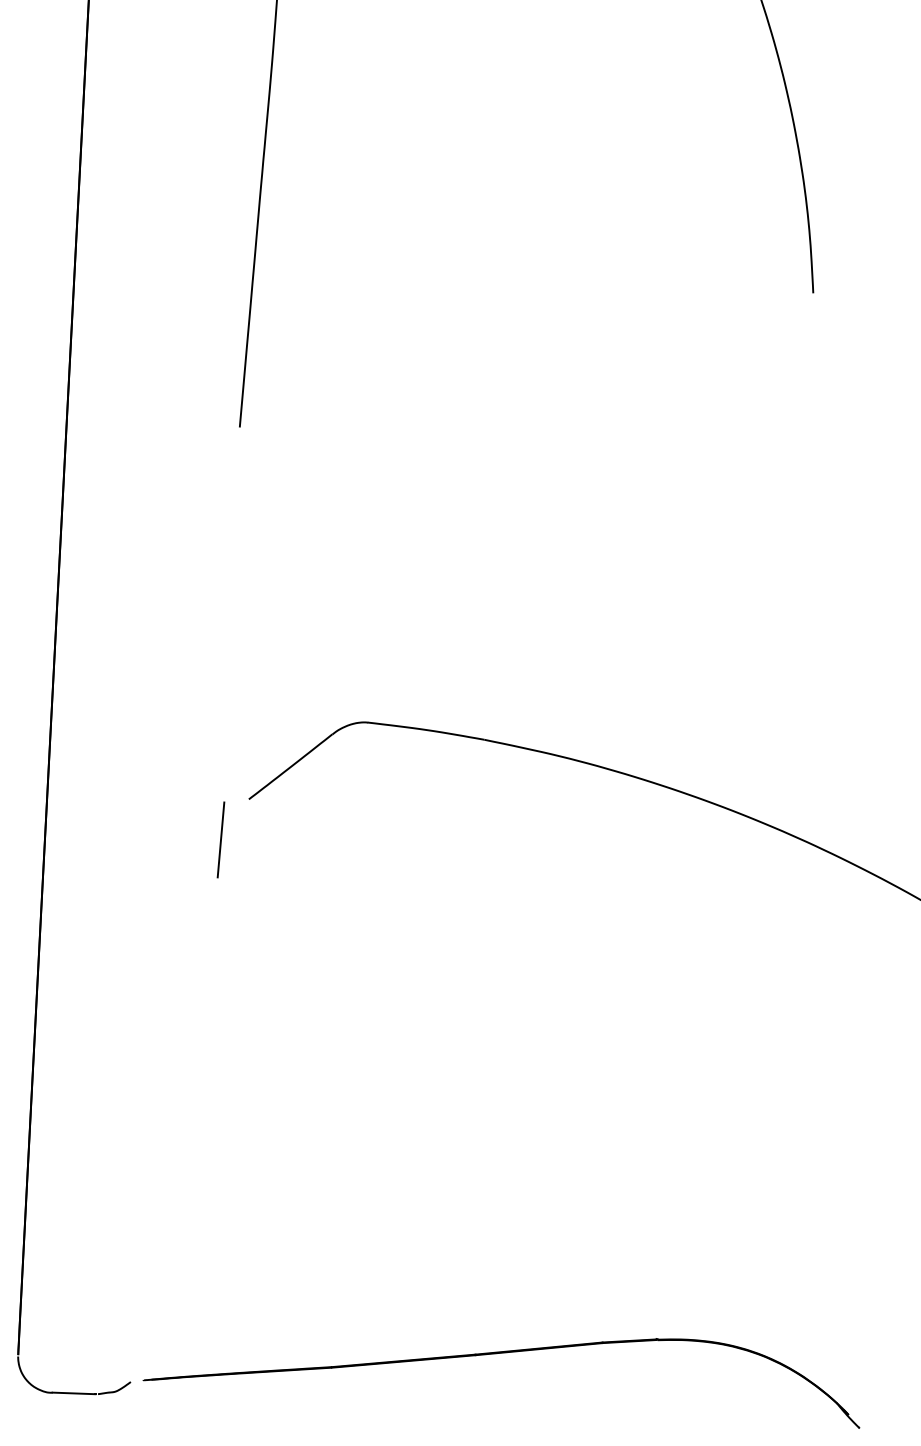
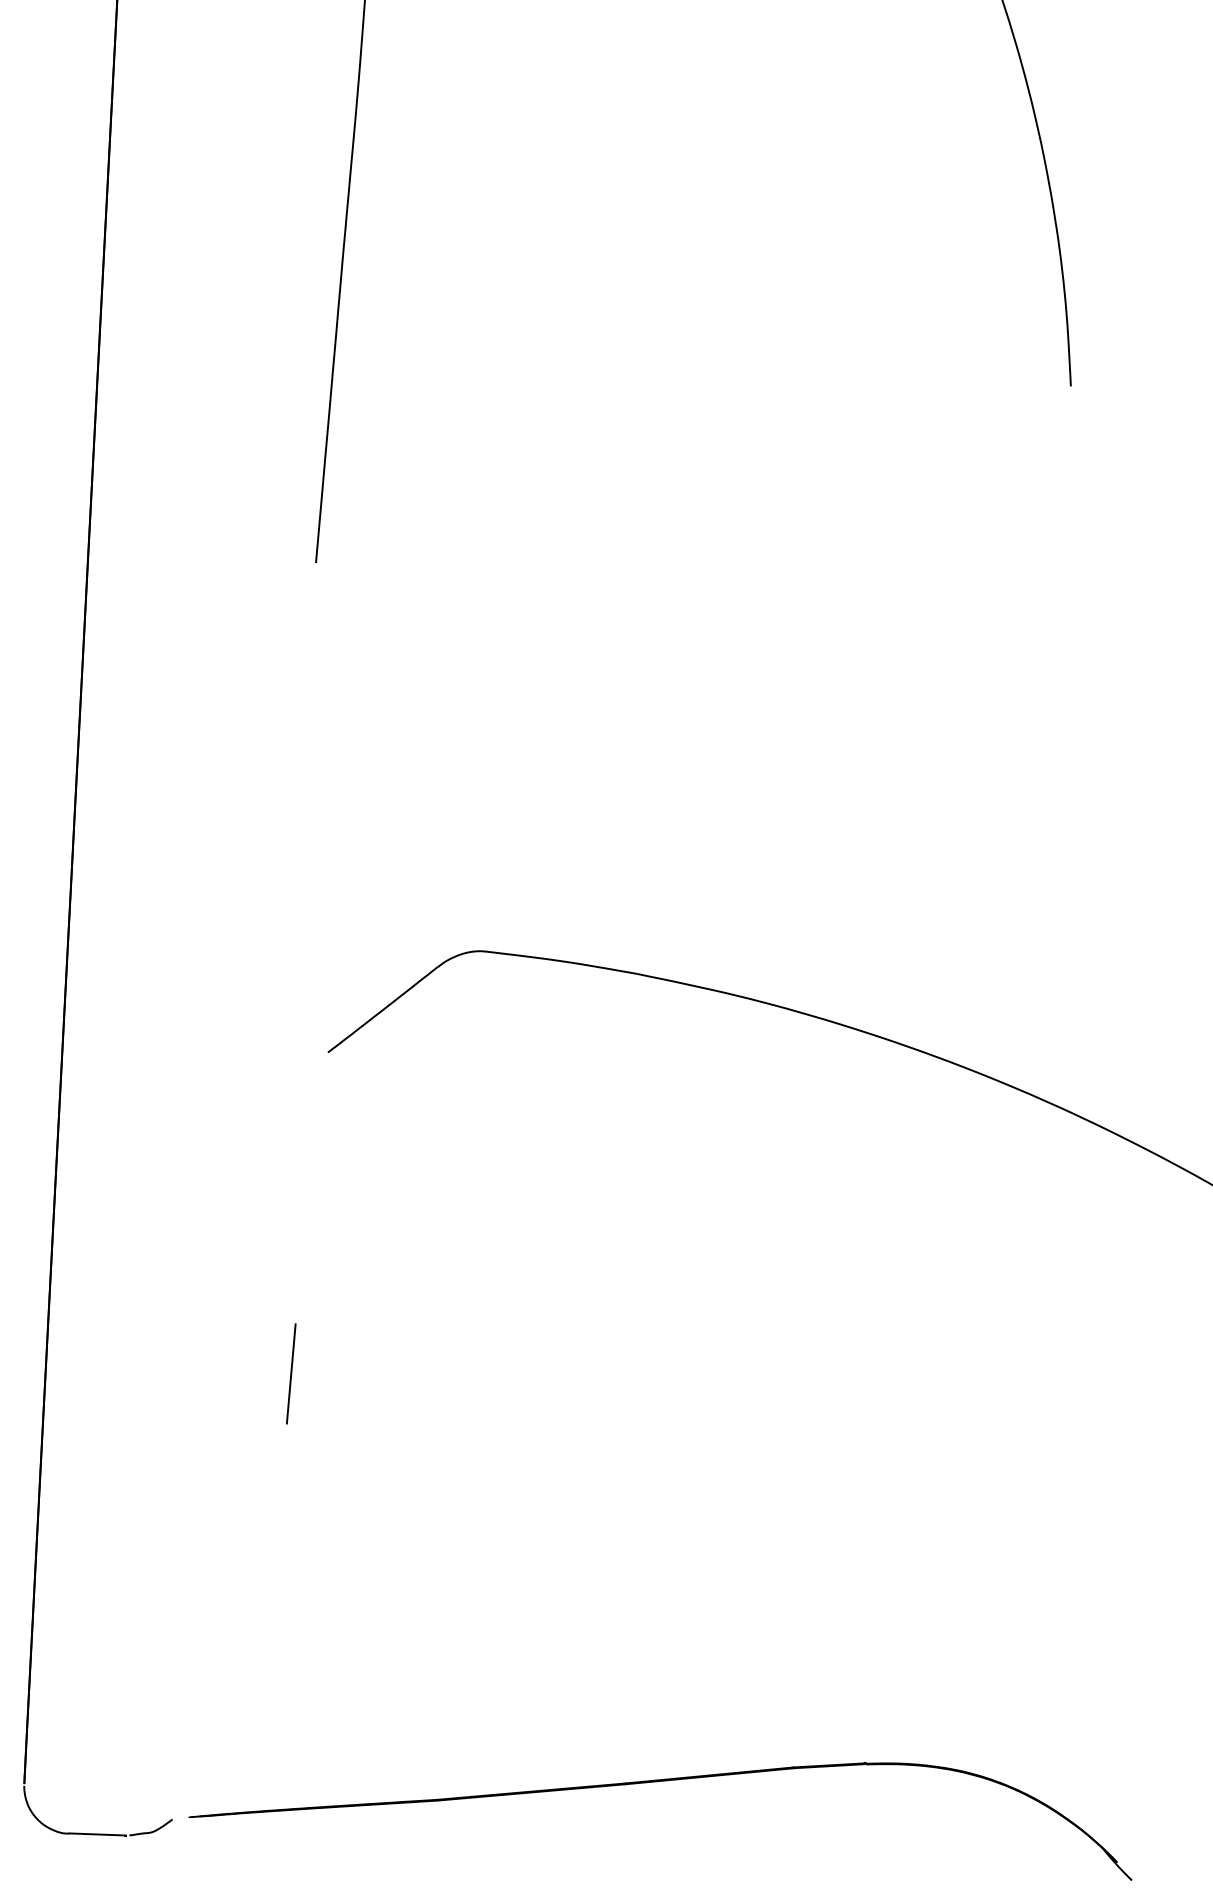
line: (221, 839) -> (291, 1373), moved

